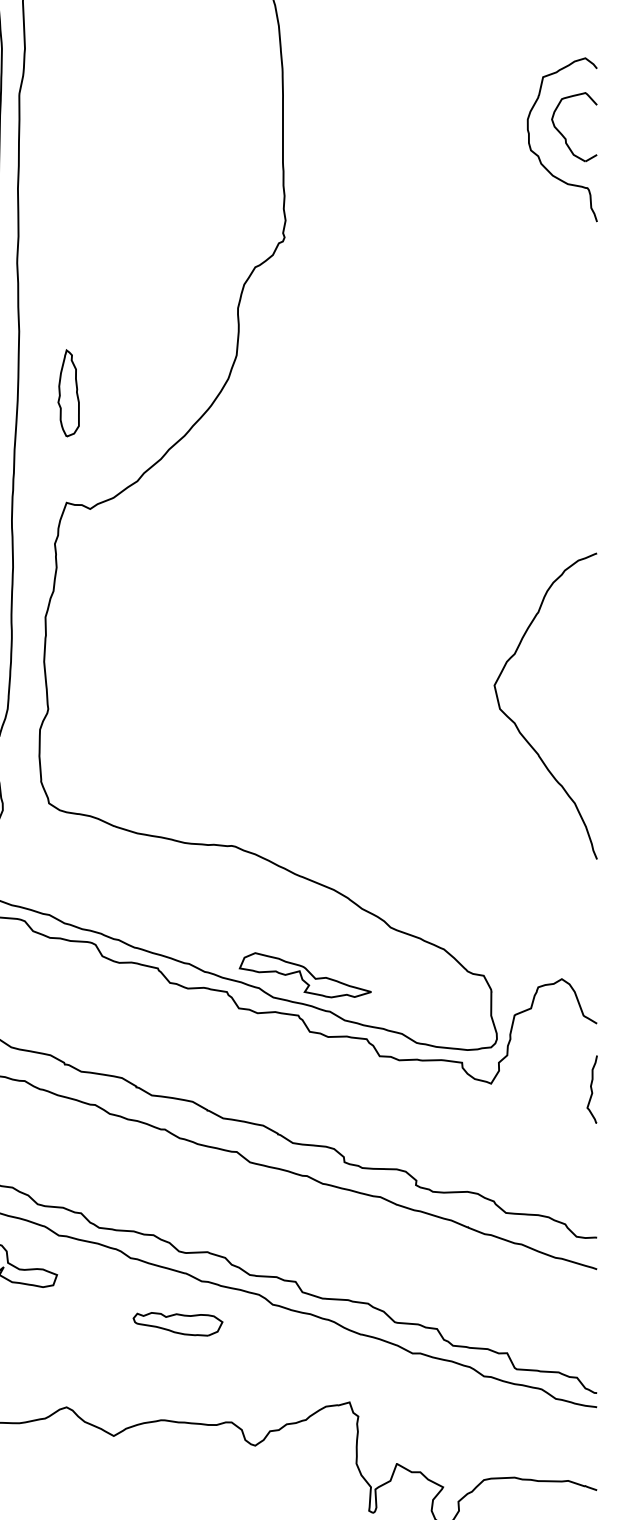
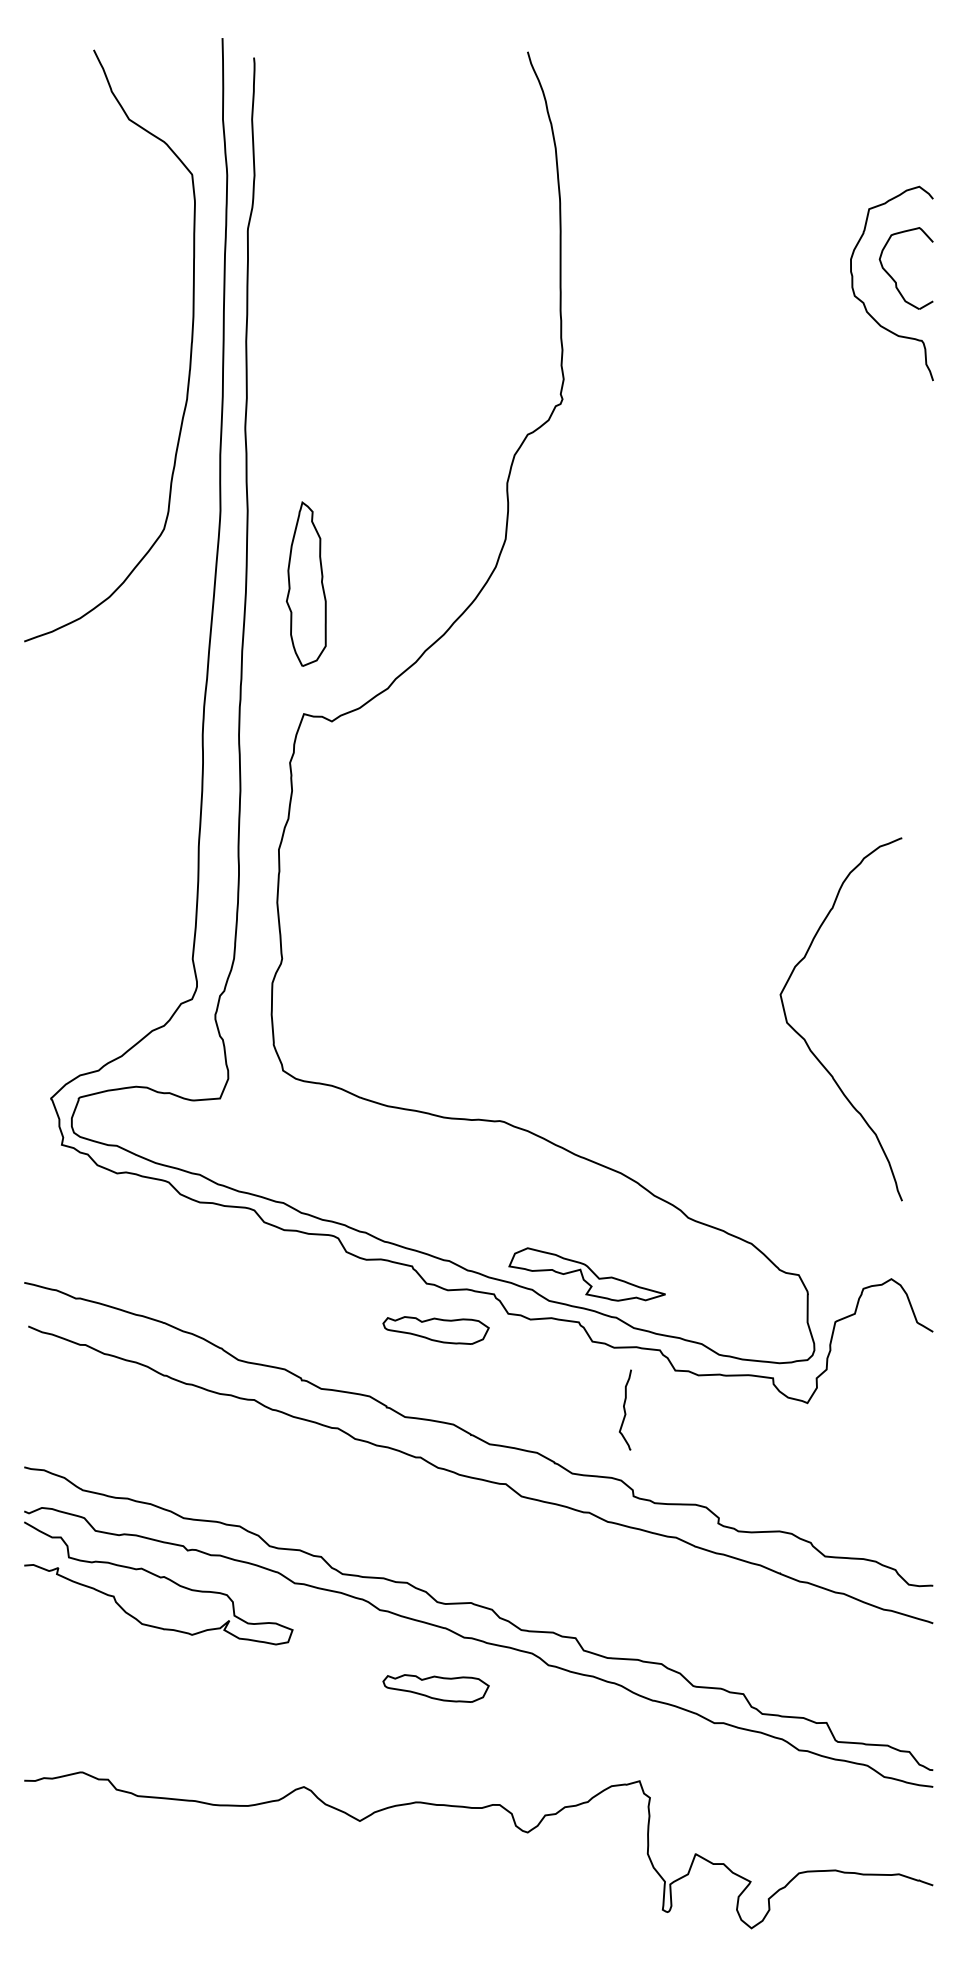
part: (68, 393) -> (306, 584), size x1.6
curve: (516, 724) -> (806, 1040), moved
part: (177, 1022) -> (435, 1330), added
curve: (591, 1089) -> (624, 1409), moved

